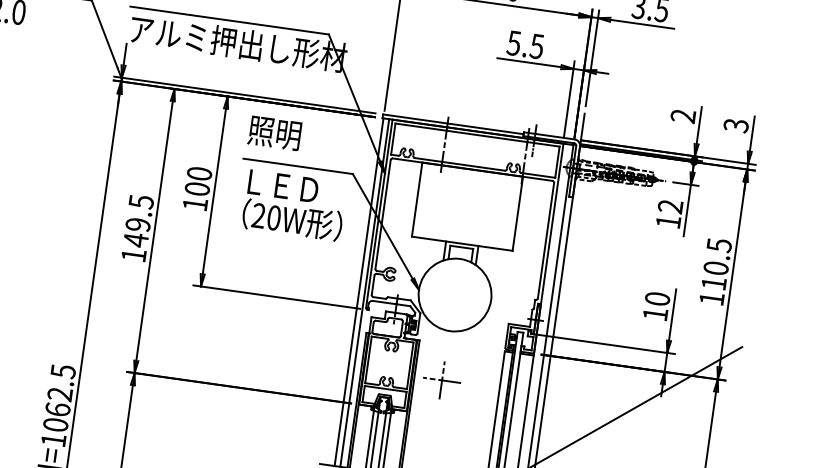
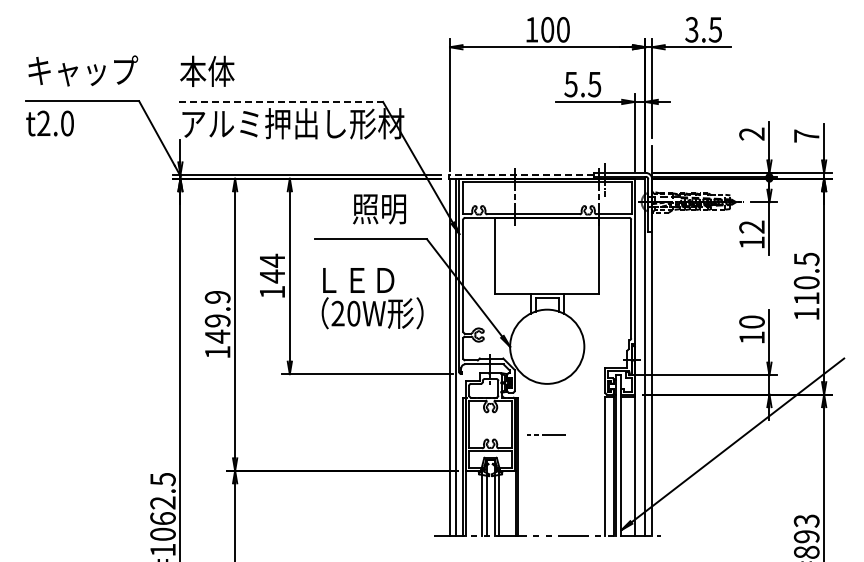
line: (230, 20) -> (281, 101), solid -> dashed
line: (452, 123) -> (520, 174), solid -> dashed
text: (736, 125) -> (806, 135), 3 -> 7
text: (274, 133) -> (379, 209), moved
text: (198, 181) -> (272, 268), 100 -> 144
text: (141, 202) -> (217, 297), 149.5 -> 149.9
text: (294, 205) -> (372, 298), moved
line: (442, 380) -> (546, 434), removed

